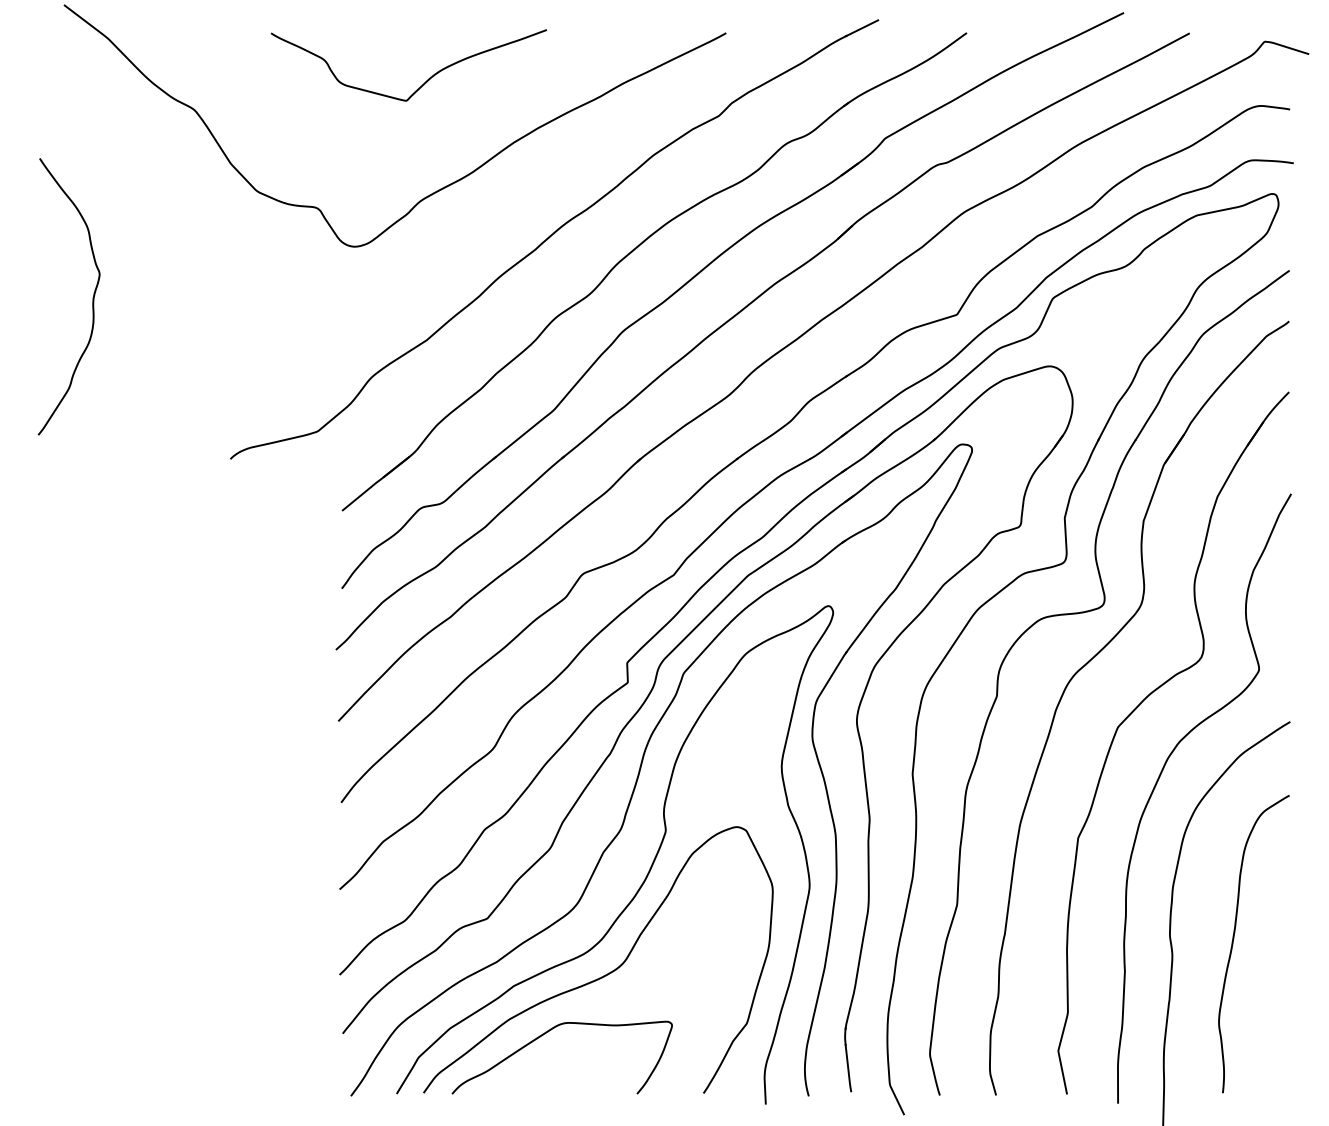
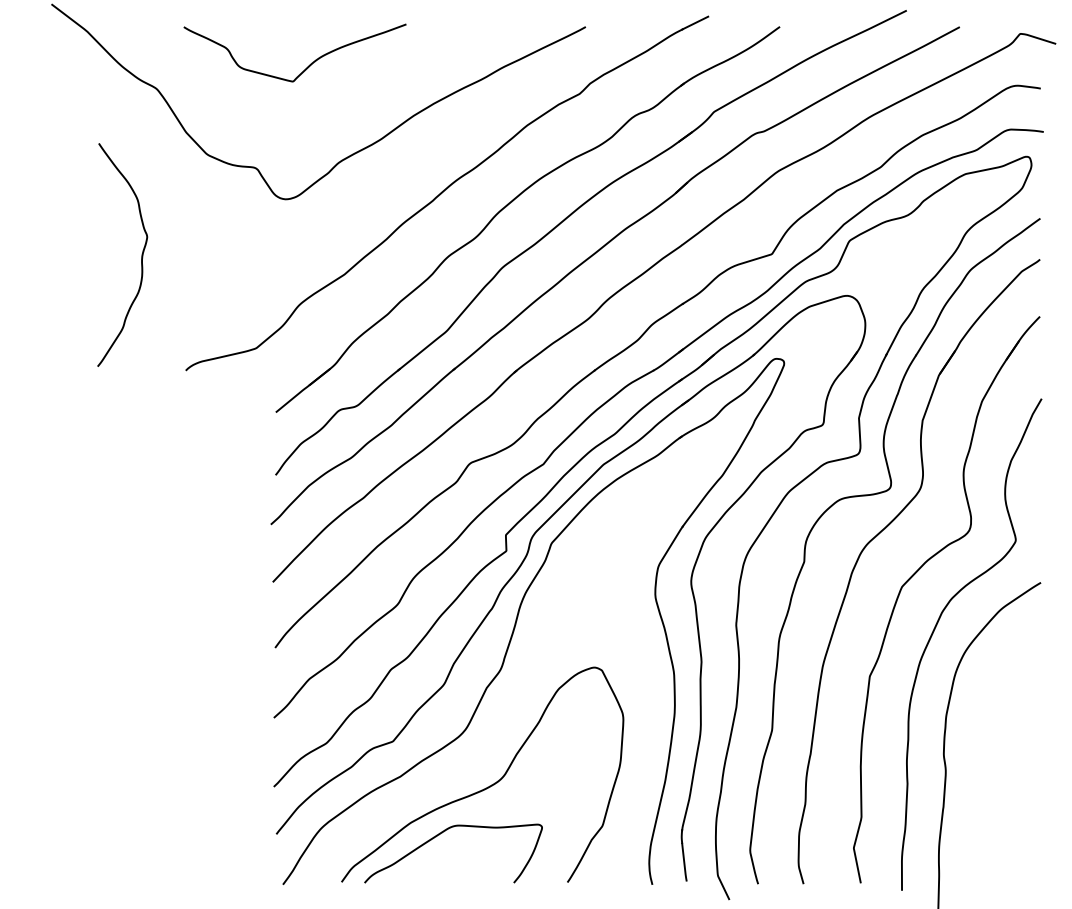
curve: (425, 81) -> (308, 65), moved
curve: (92, 297) -> (141, 255), moved
curve: (648, 870) -> (523, 702), removed
curve: (1234, 939) -> (995, 758), removed

